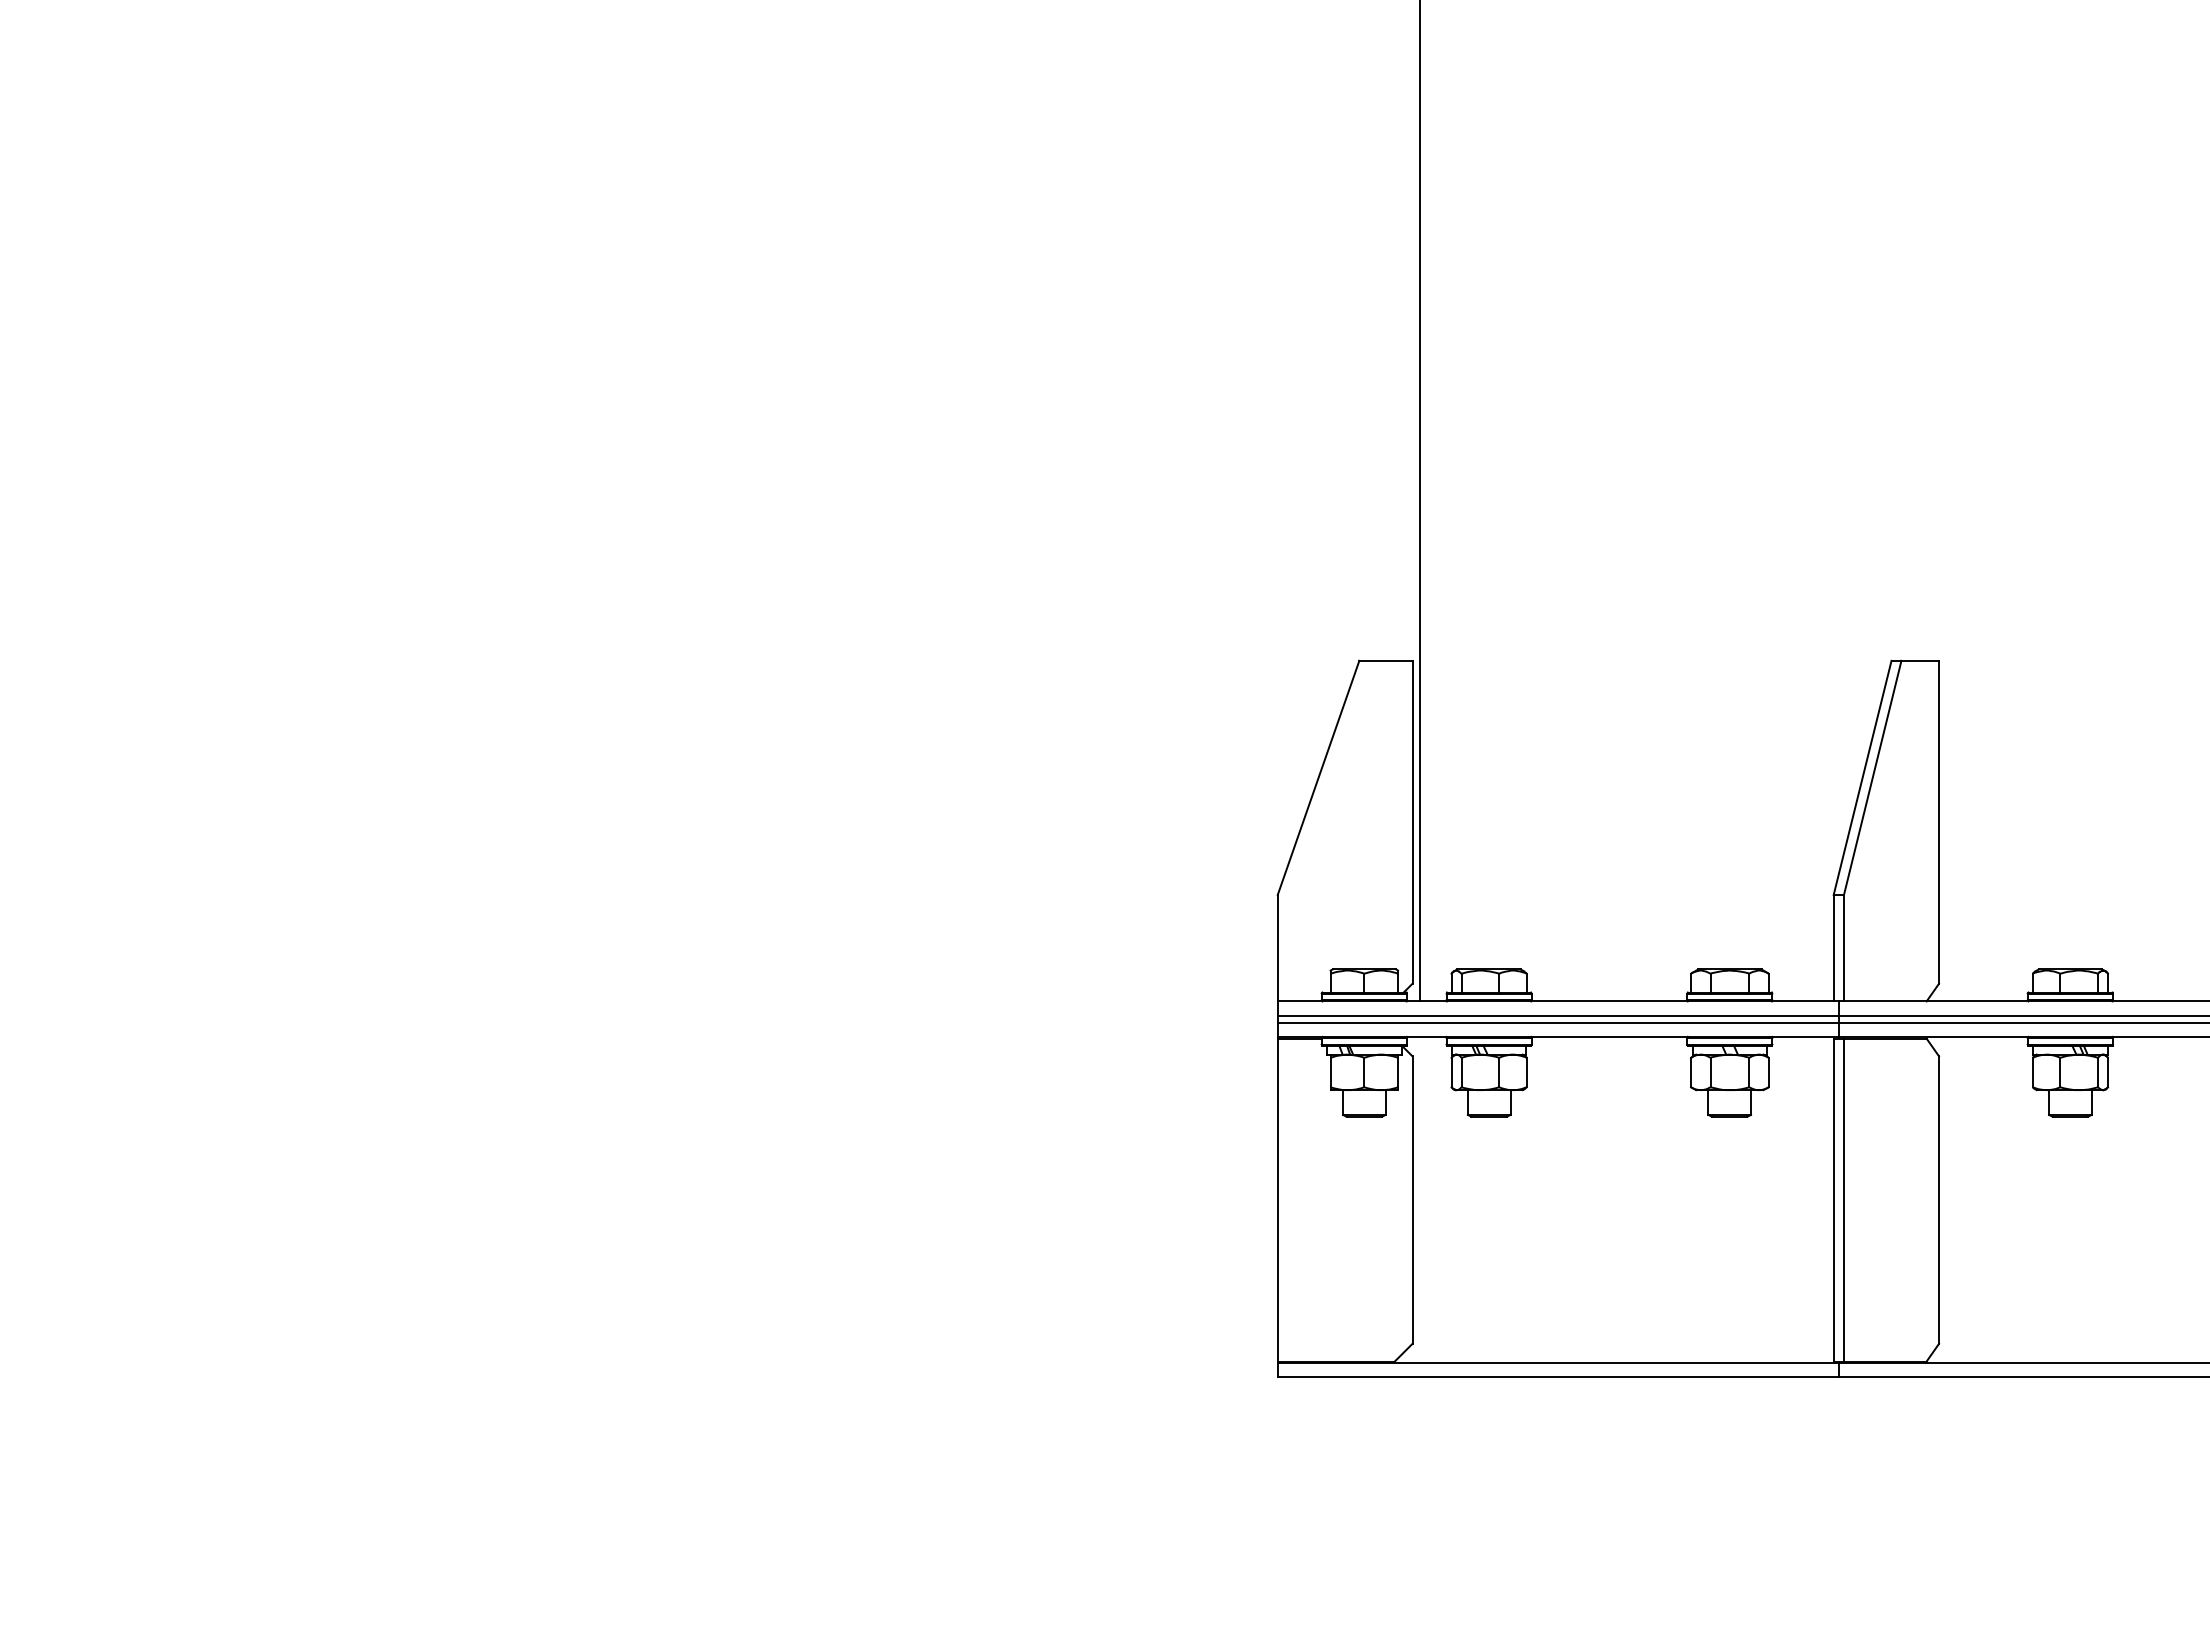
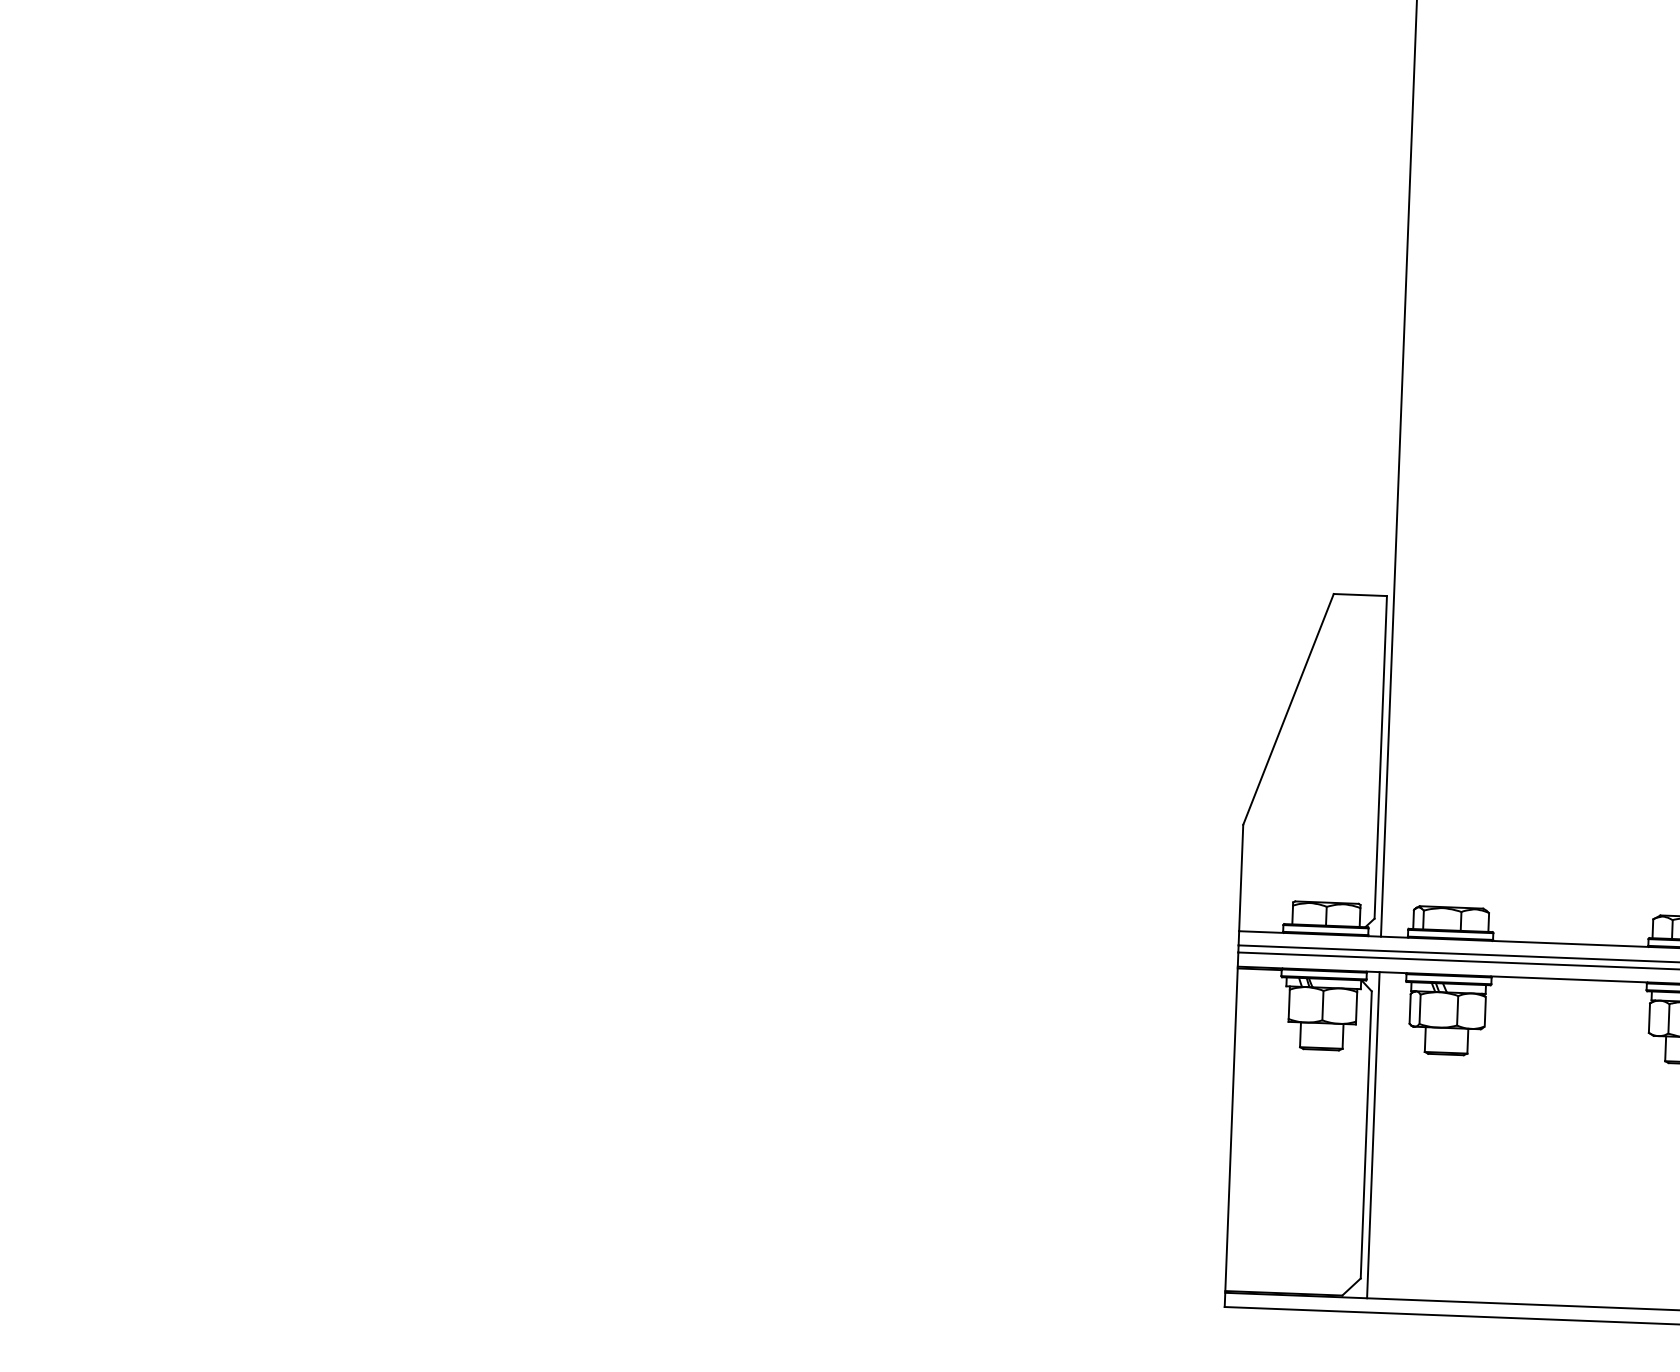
line: (1419, 1199) -> (1373, 1134), added

